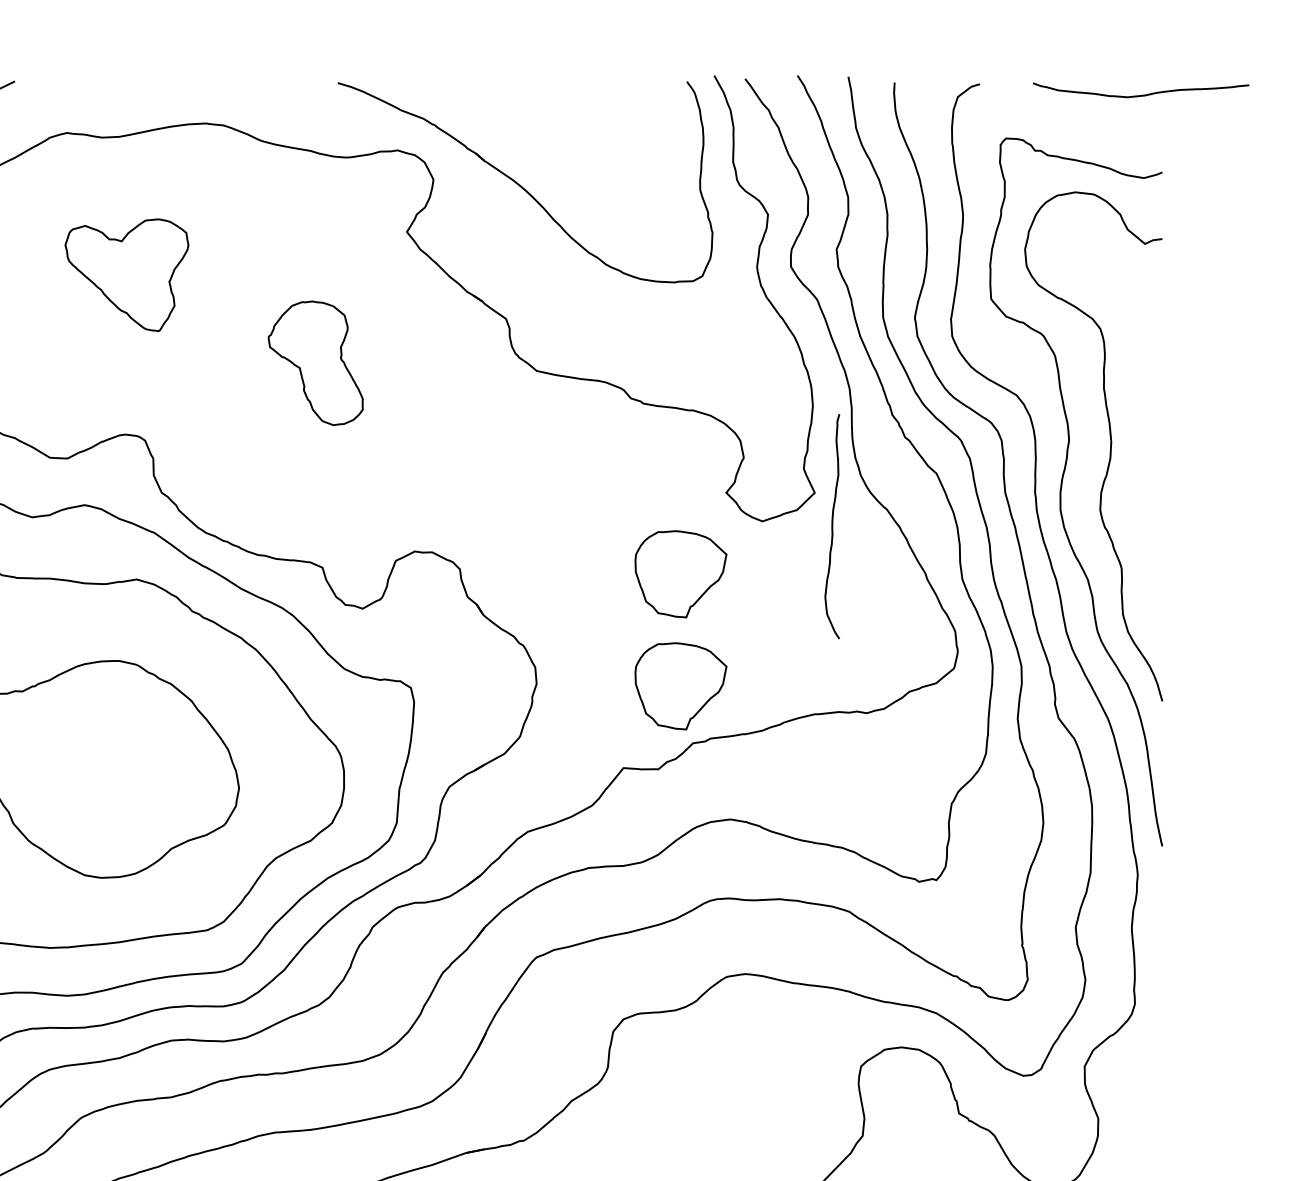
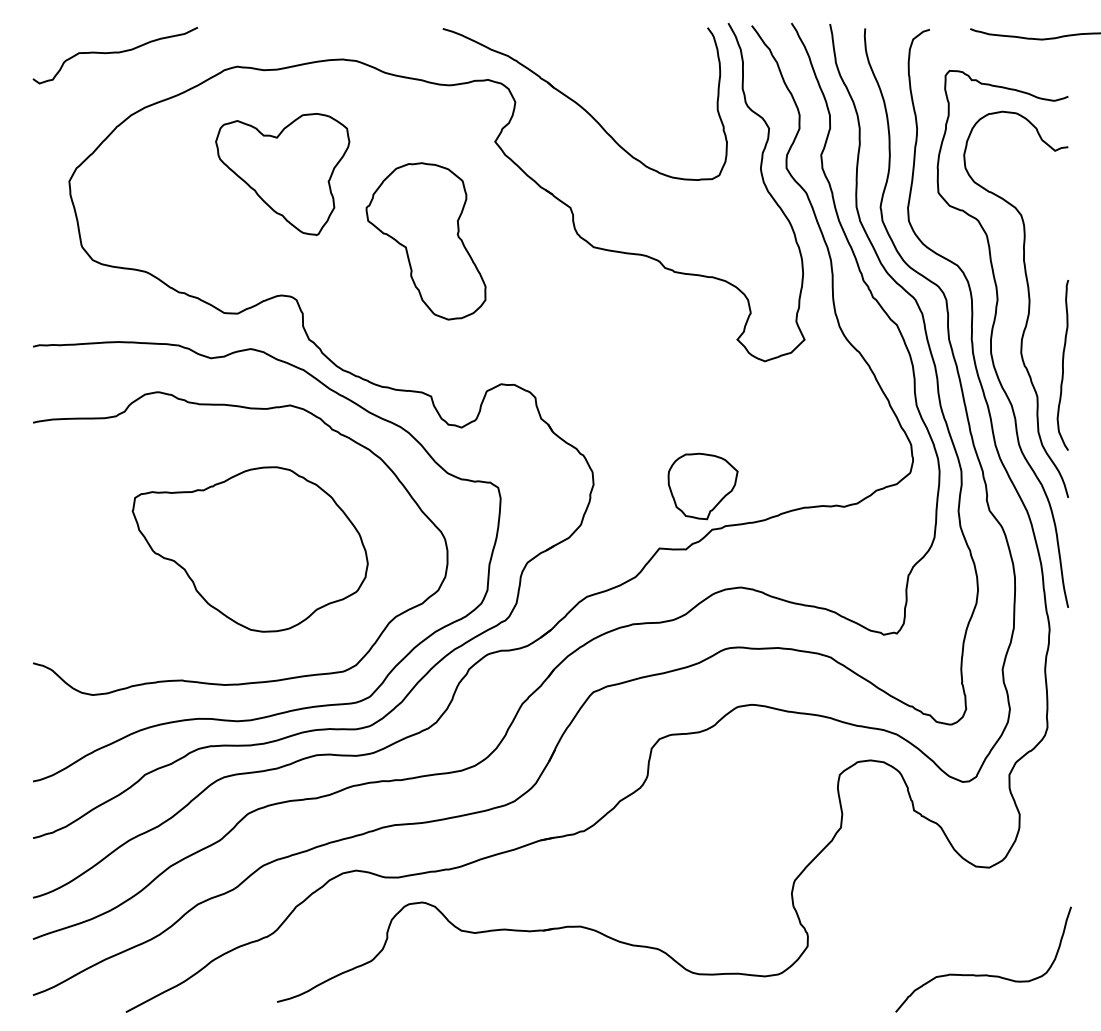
part: (126, 275) -> (282, 174), size x1.43
part: (315, 363) -> (425, 241), size x1.67
curve: (831, 526) -> (1062, 365), moved
part: (680, 574) -> (702, 401), removed

